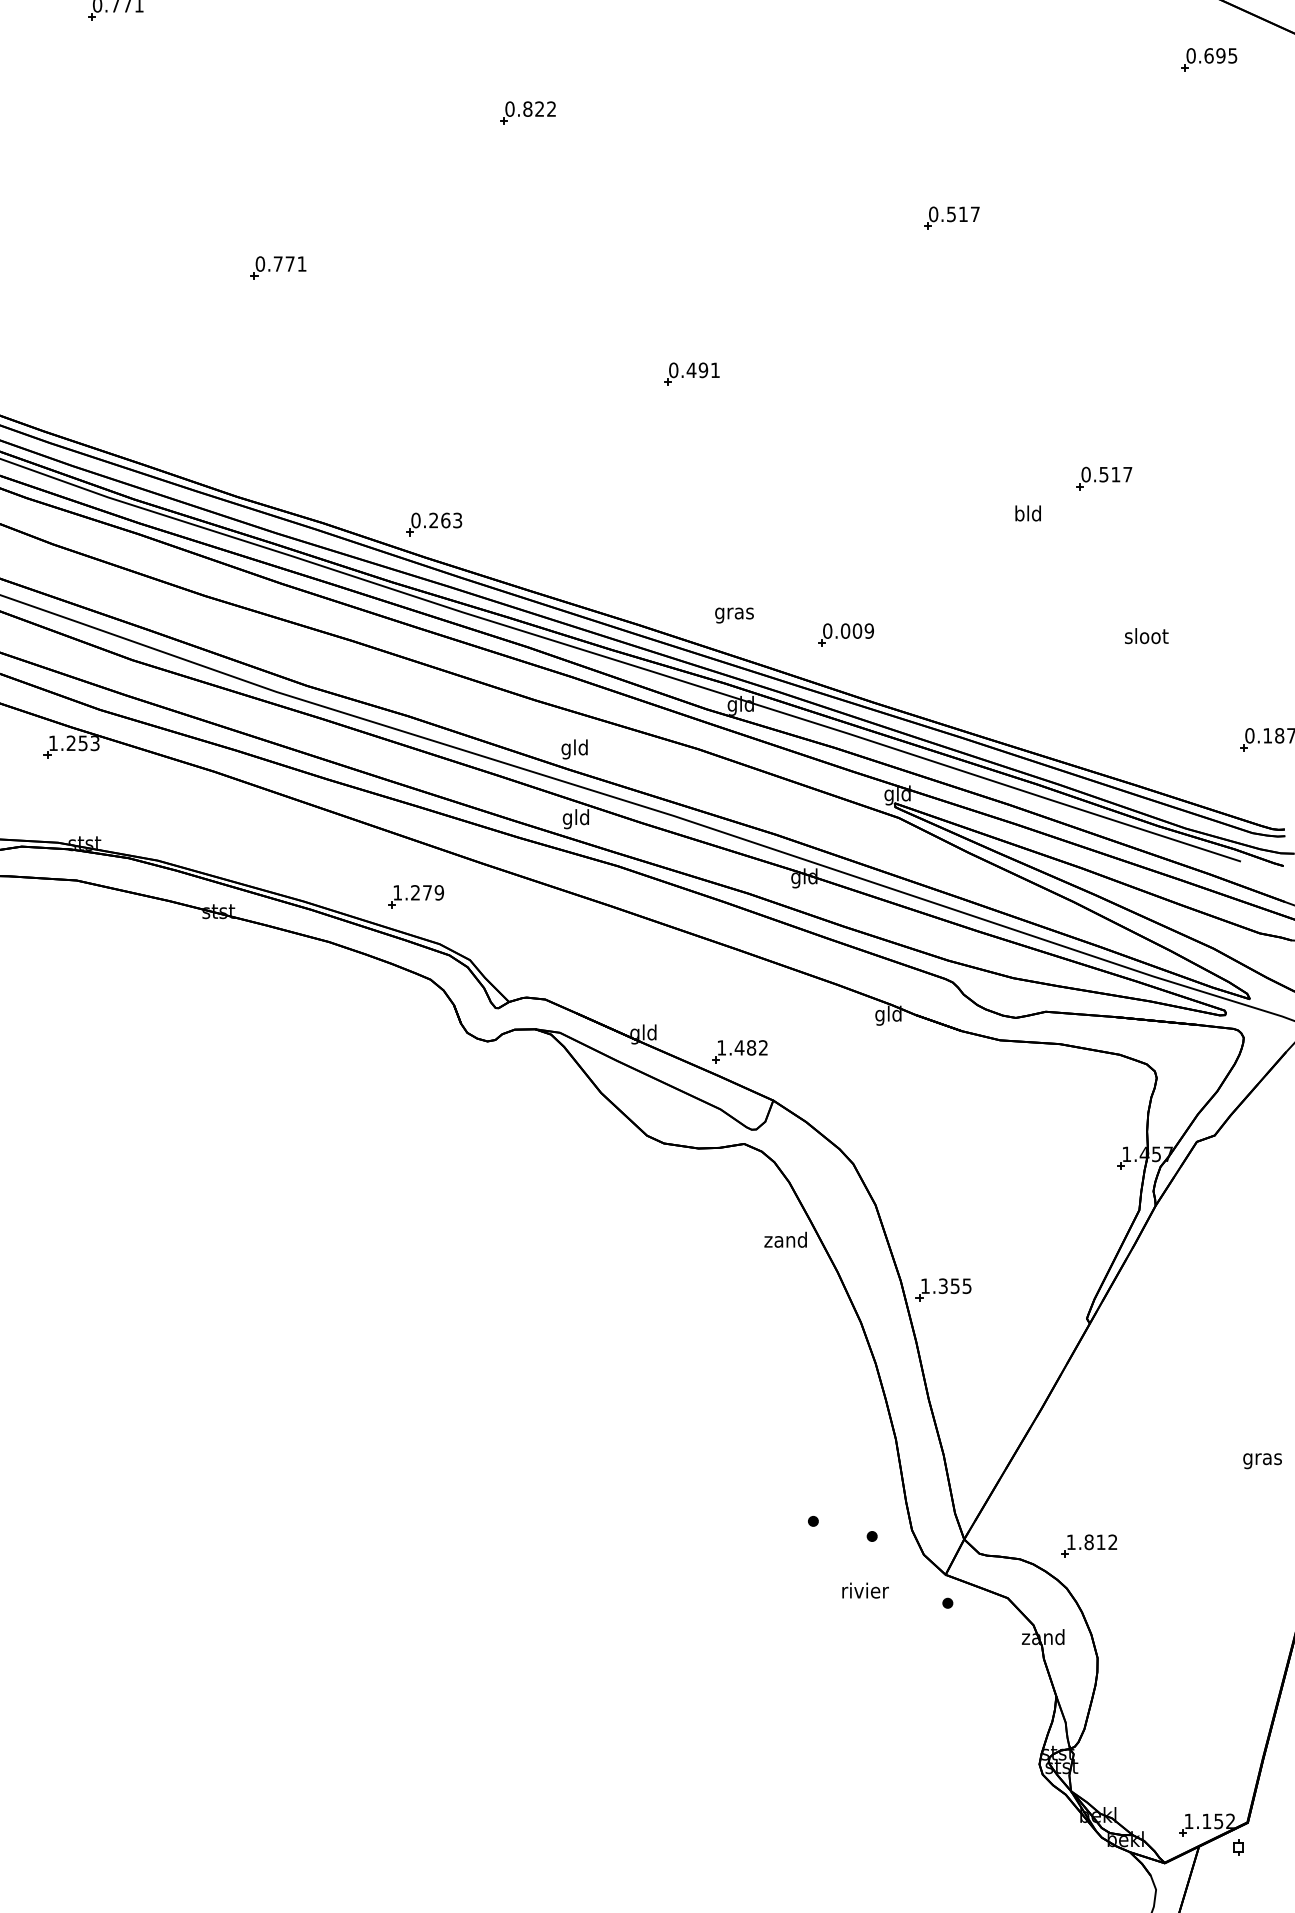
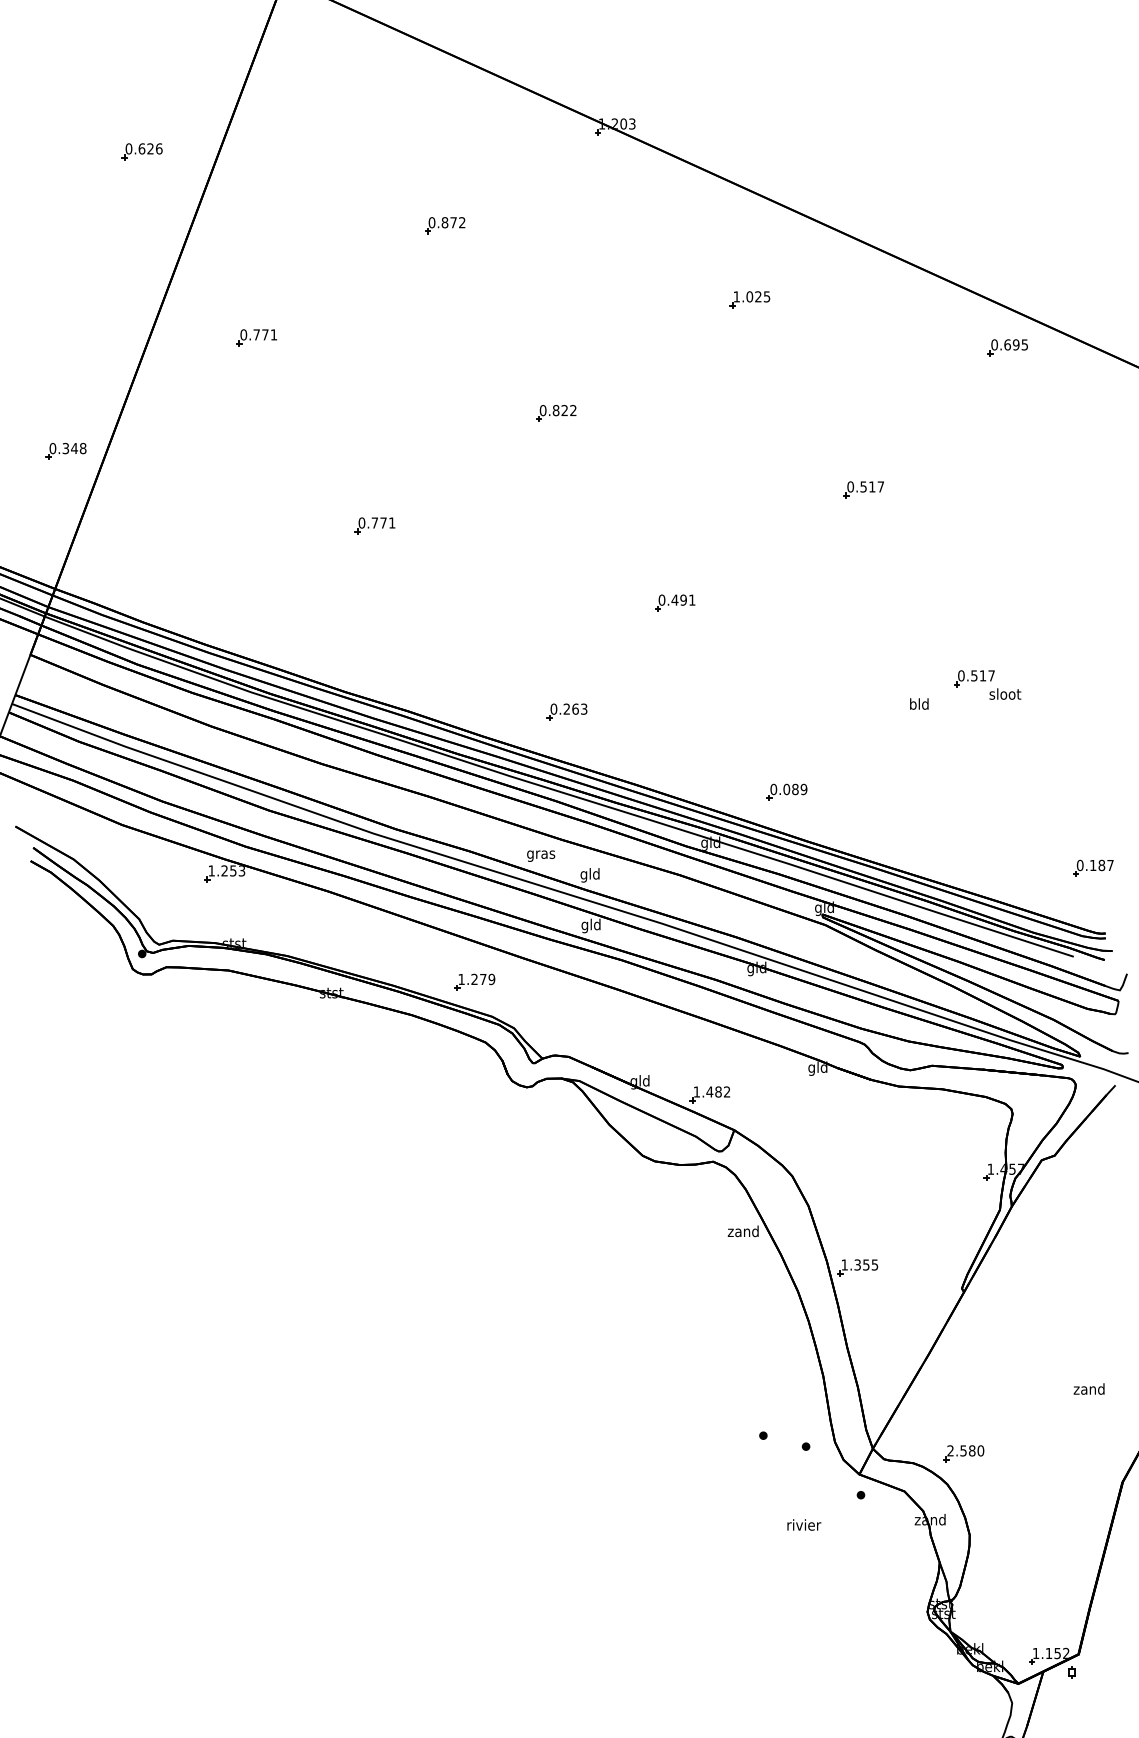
part: (1208, 59) -> (1007, 347), moved
part: (433, 523) -> (566, 711), moved
text: (735, 614) -> (541, 855), moved
text: (857, 631) -> (795, 789), 0.009 -> 0.089
text: (1146, 635) -> (1005, 693), moved
text: (1261, 1459) -> (1088, 1390), gras -> zand
text: (1091, 1541) -> (965, 1450), 1.812 -> 2.580
text: (865, 1589) -> (804, 1524), moved

